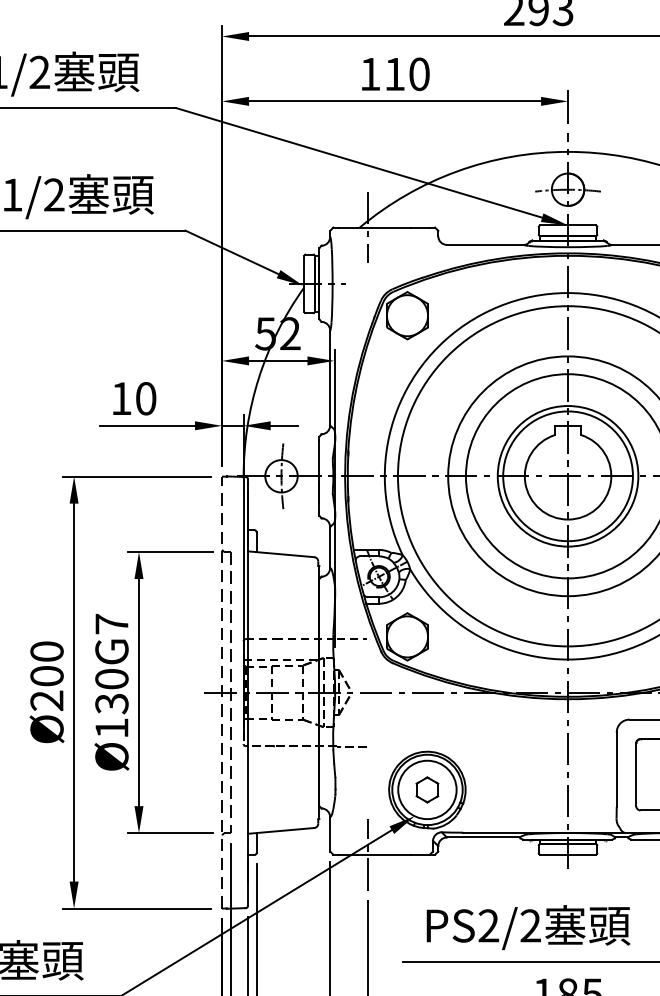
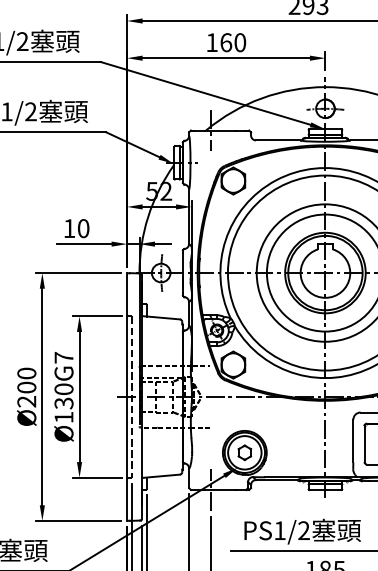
text: (395, 73) -> (226, 42), 110 -> 160
line: (222, 693) -> (127, 397), dashed -> solid
text: (487, 925) -> (279, 530), PS2/2 -> PS1/2

